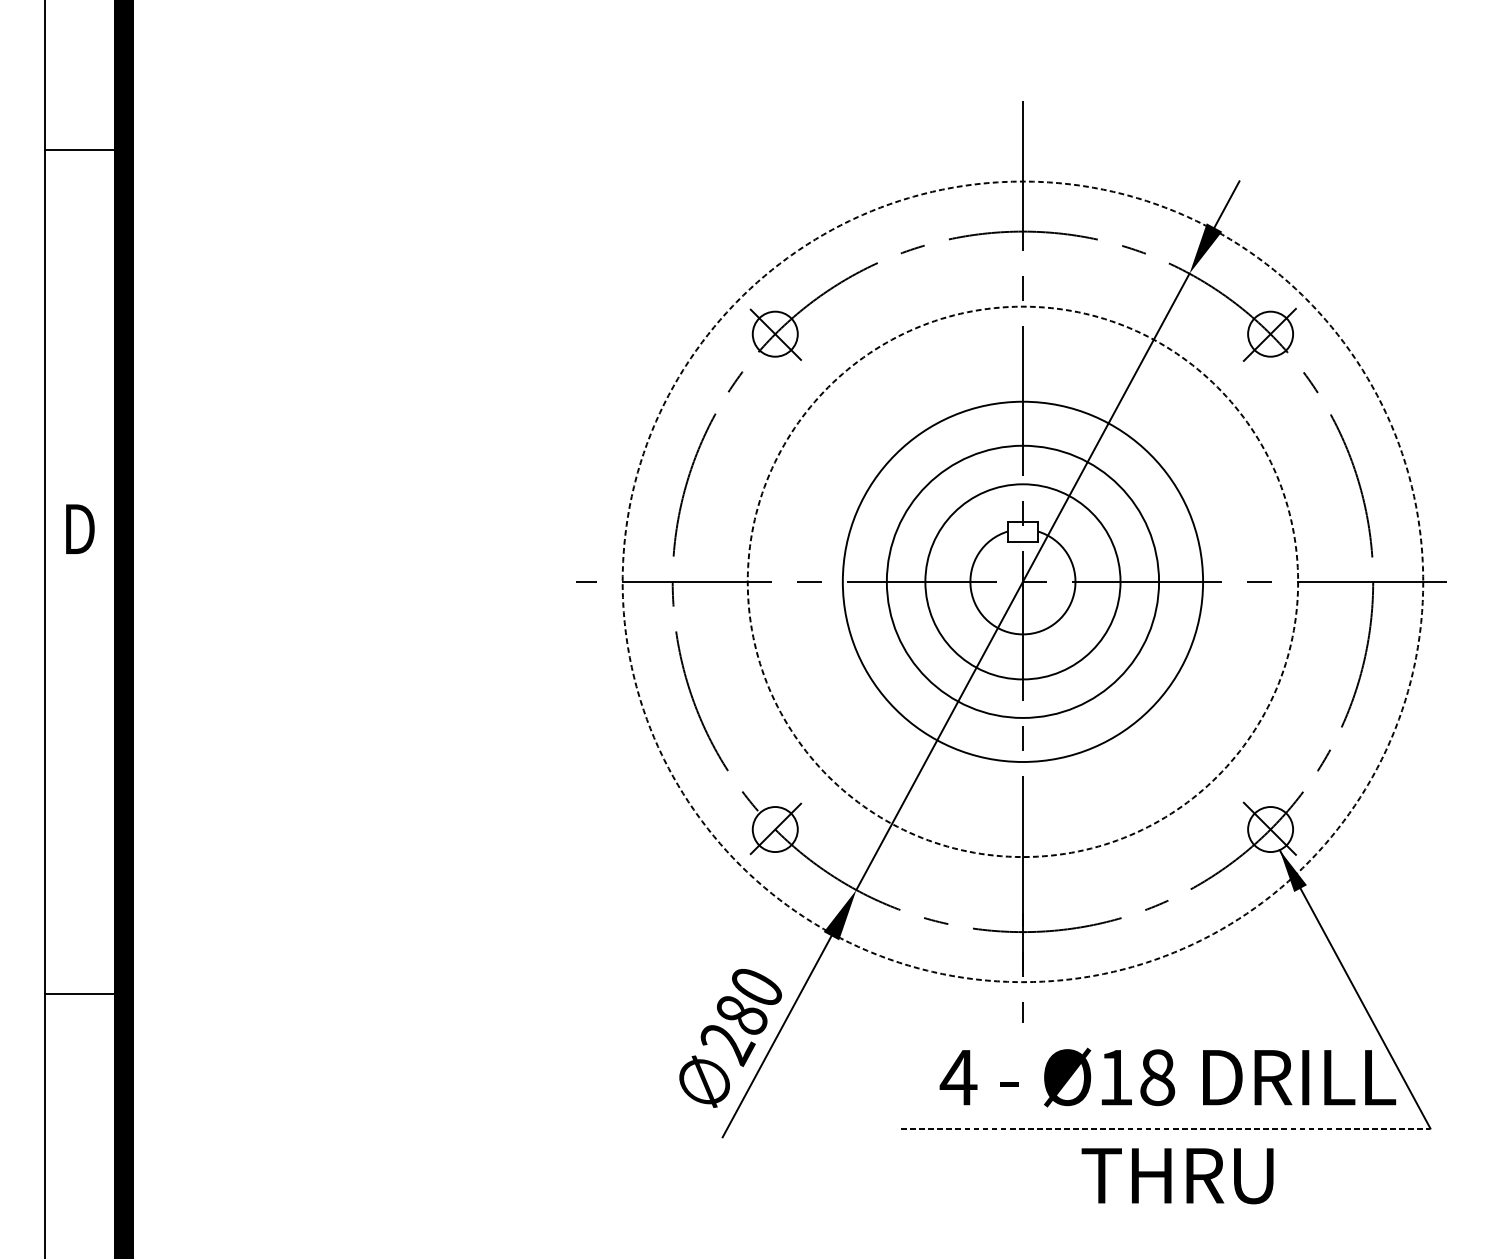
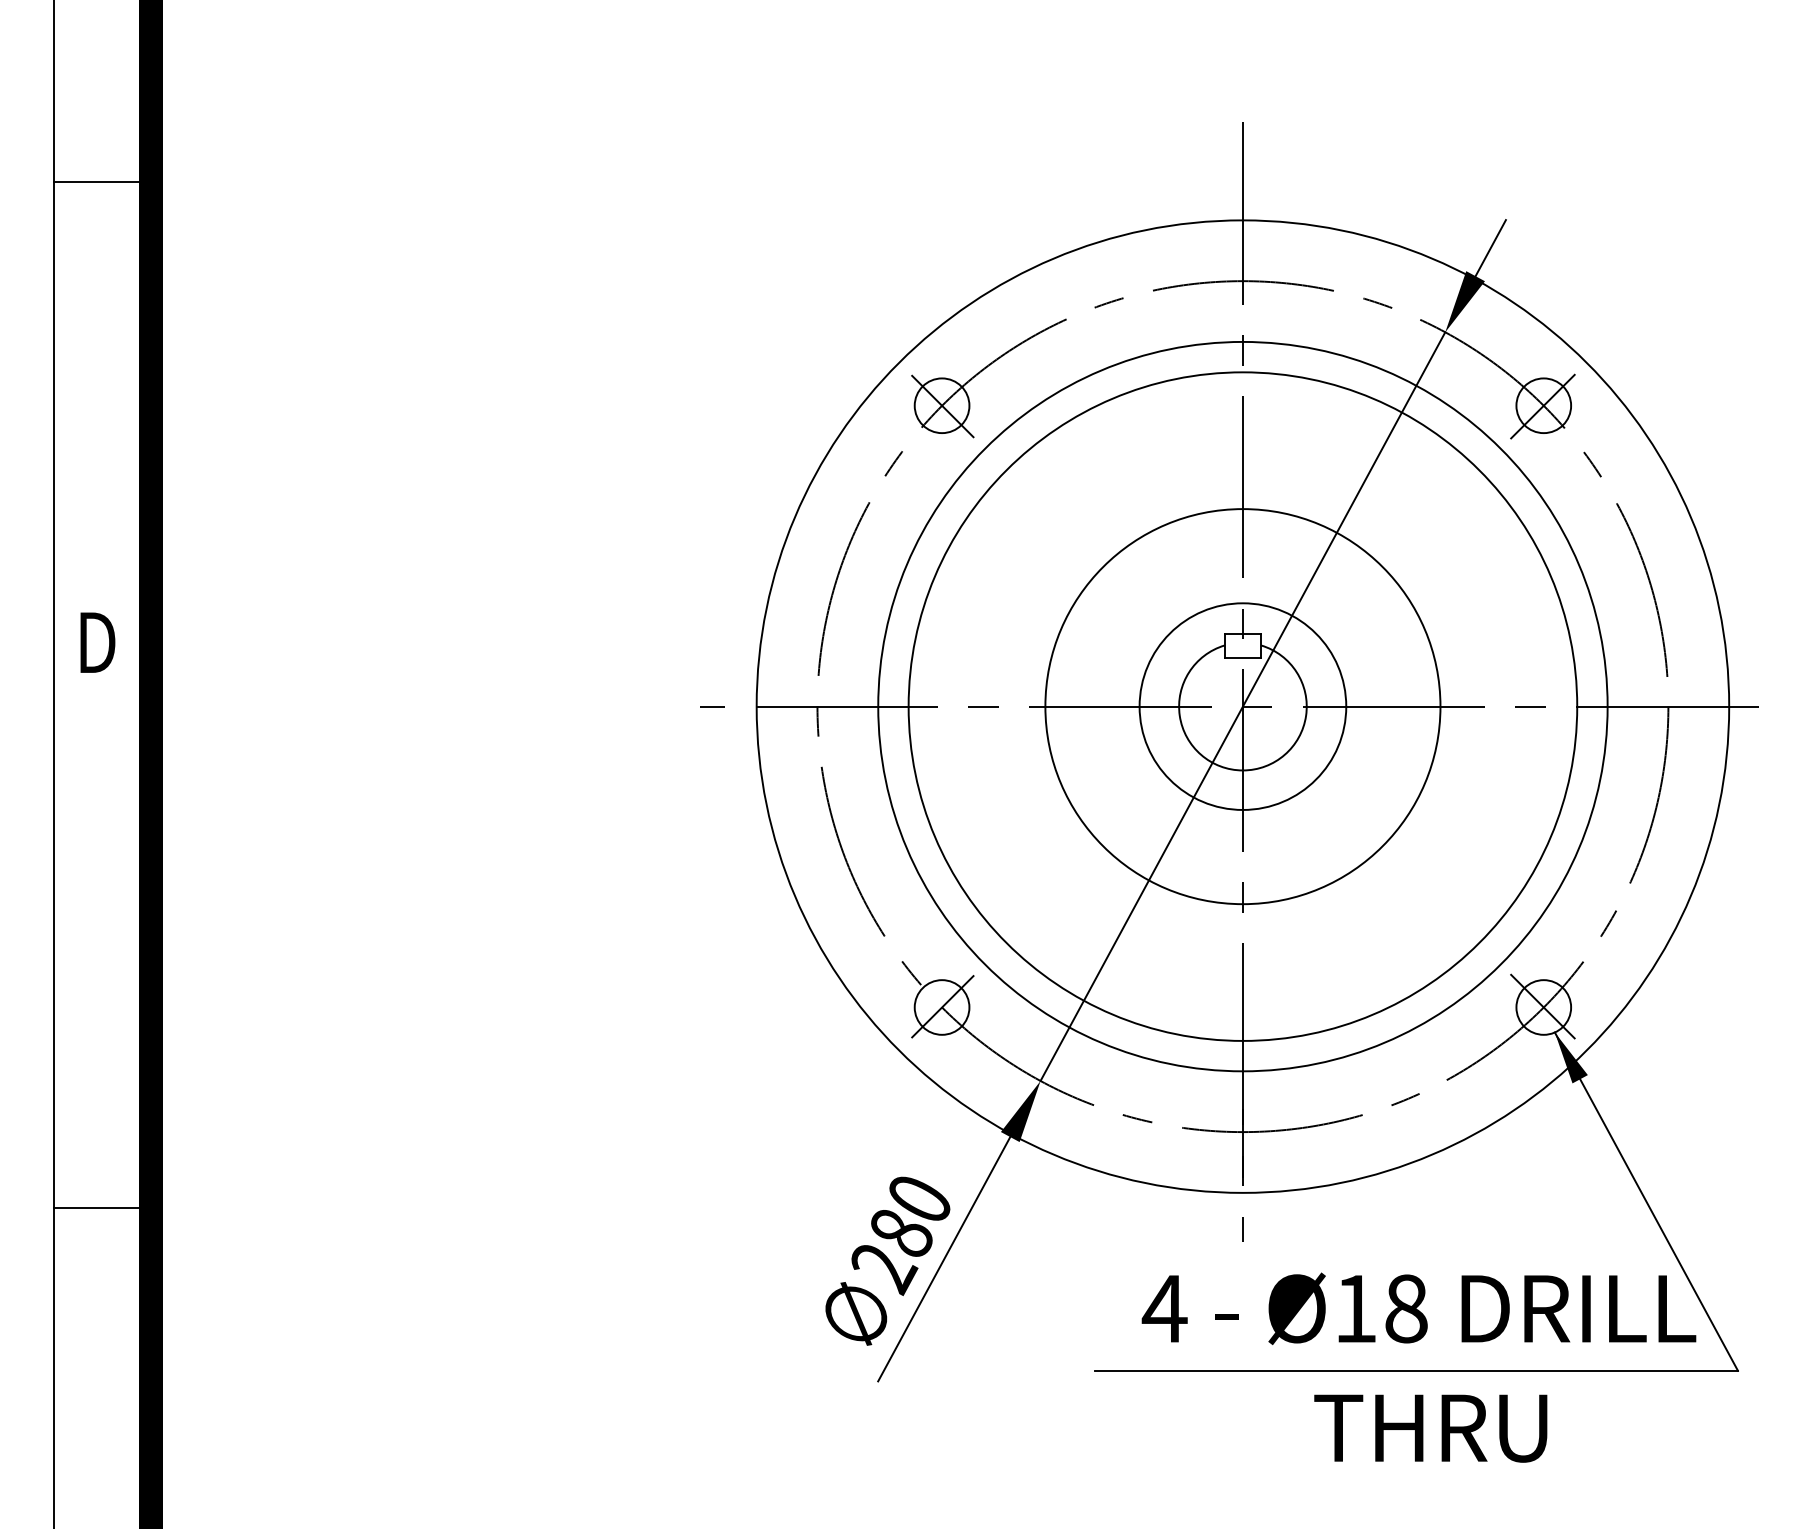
circle: (1022, 581) -> (1242, 706), dashed -> solid
circle: (1022, 581) -> (1242, 706), dashed -> solid
circle: (1022, 581) -> (1242, 706), size x0.62
circle: (1022, 581) -> (1242, 706), size x1.67
circle: (1022, 581) -> (1242, 706), size x1.67
line: (1165, 1128) -> (1416, 1370), dashed -> solid

